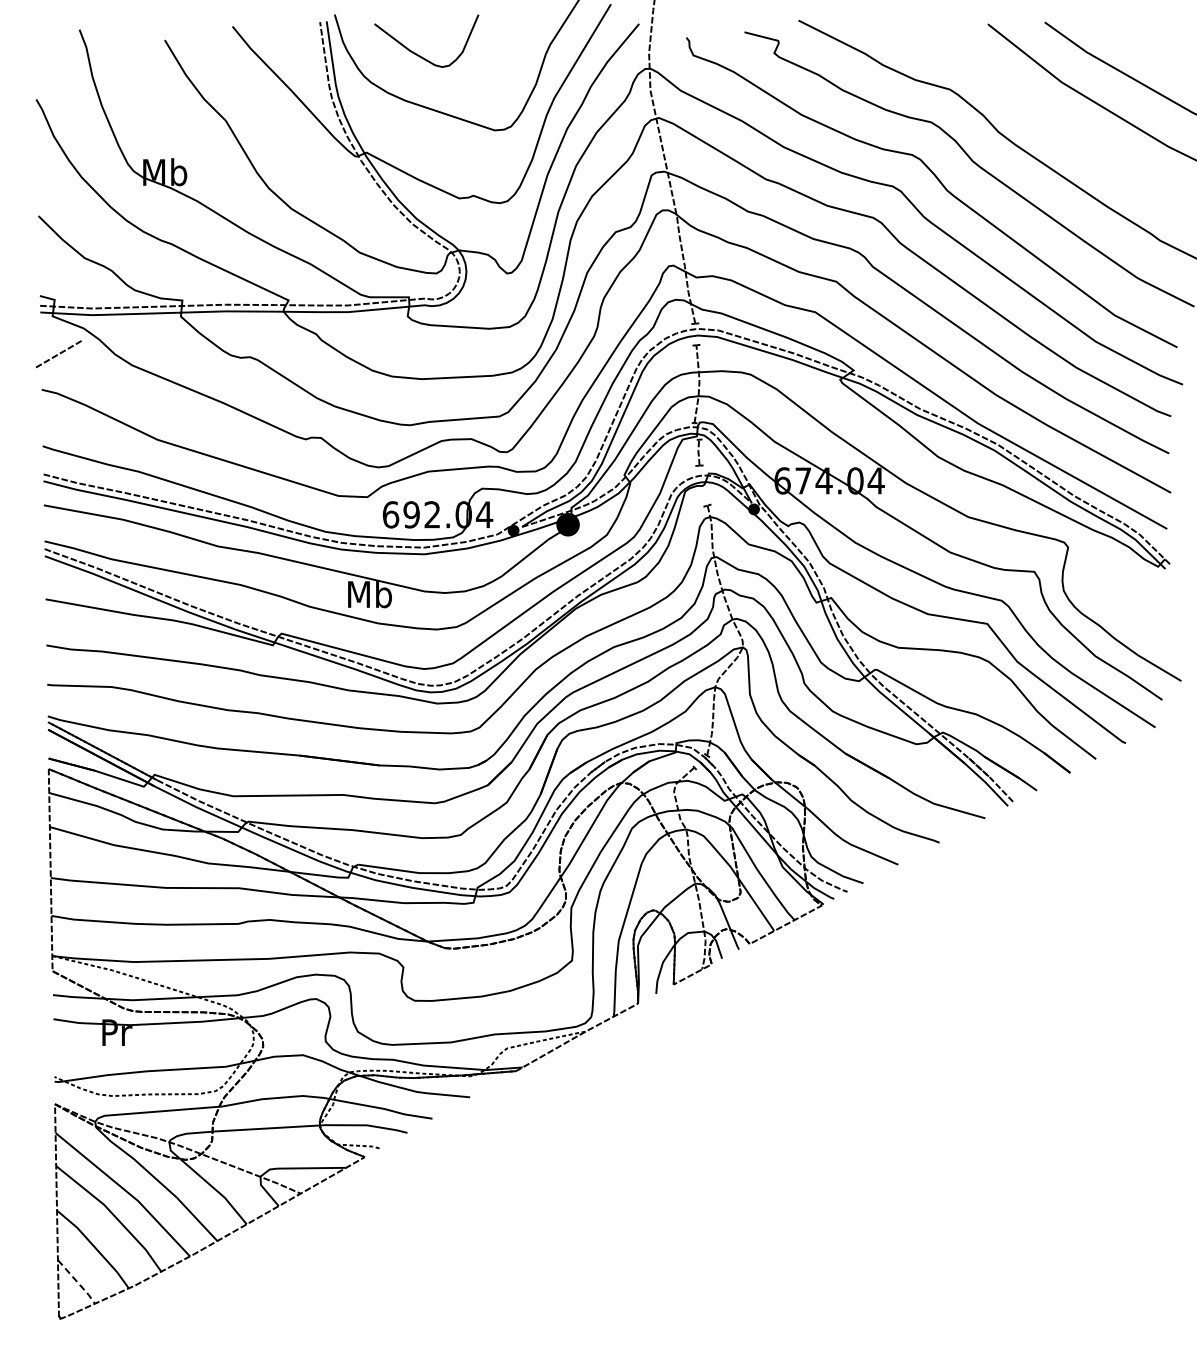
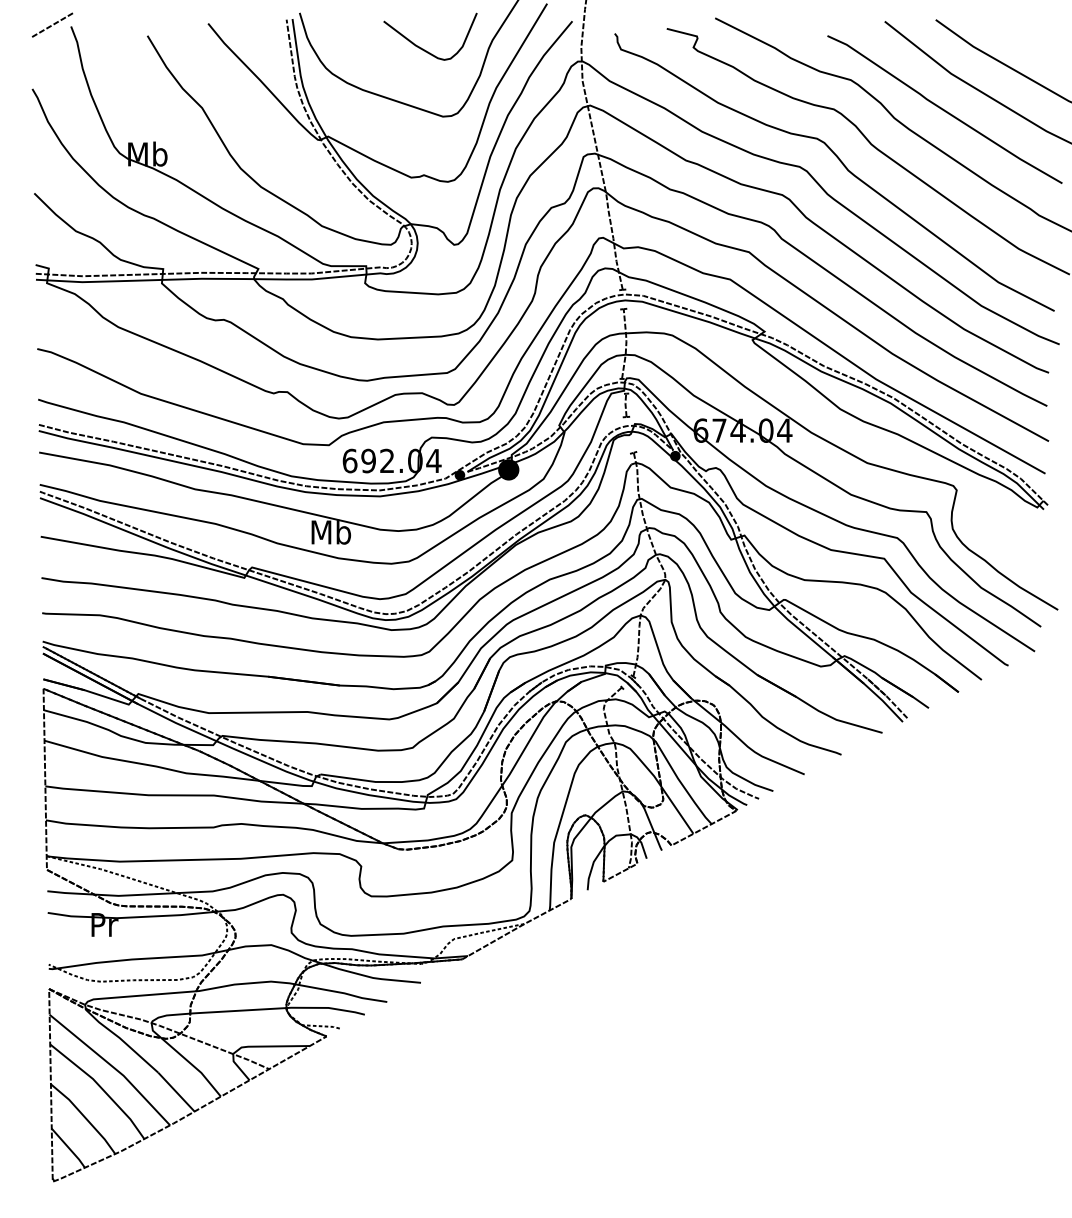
curve: (418, 54) -> (423, 48), moved
curve: (1054, 122) -> (944, 109), added
line: (57, 354) -> (51, 25), moved
line: (77, 1282) -> (69, 1148), dashed -> solid

